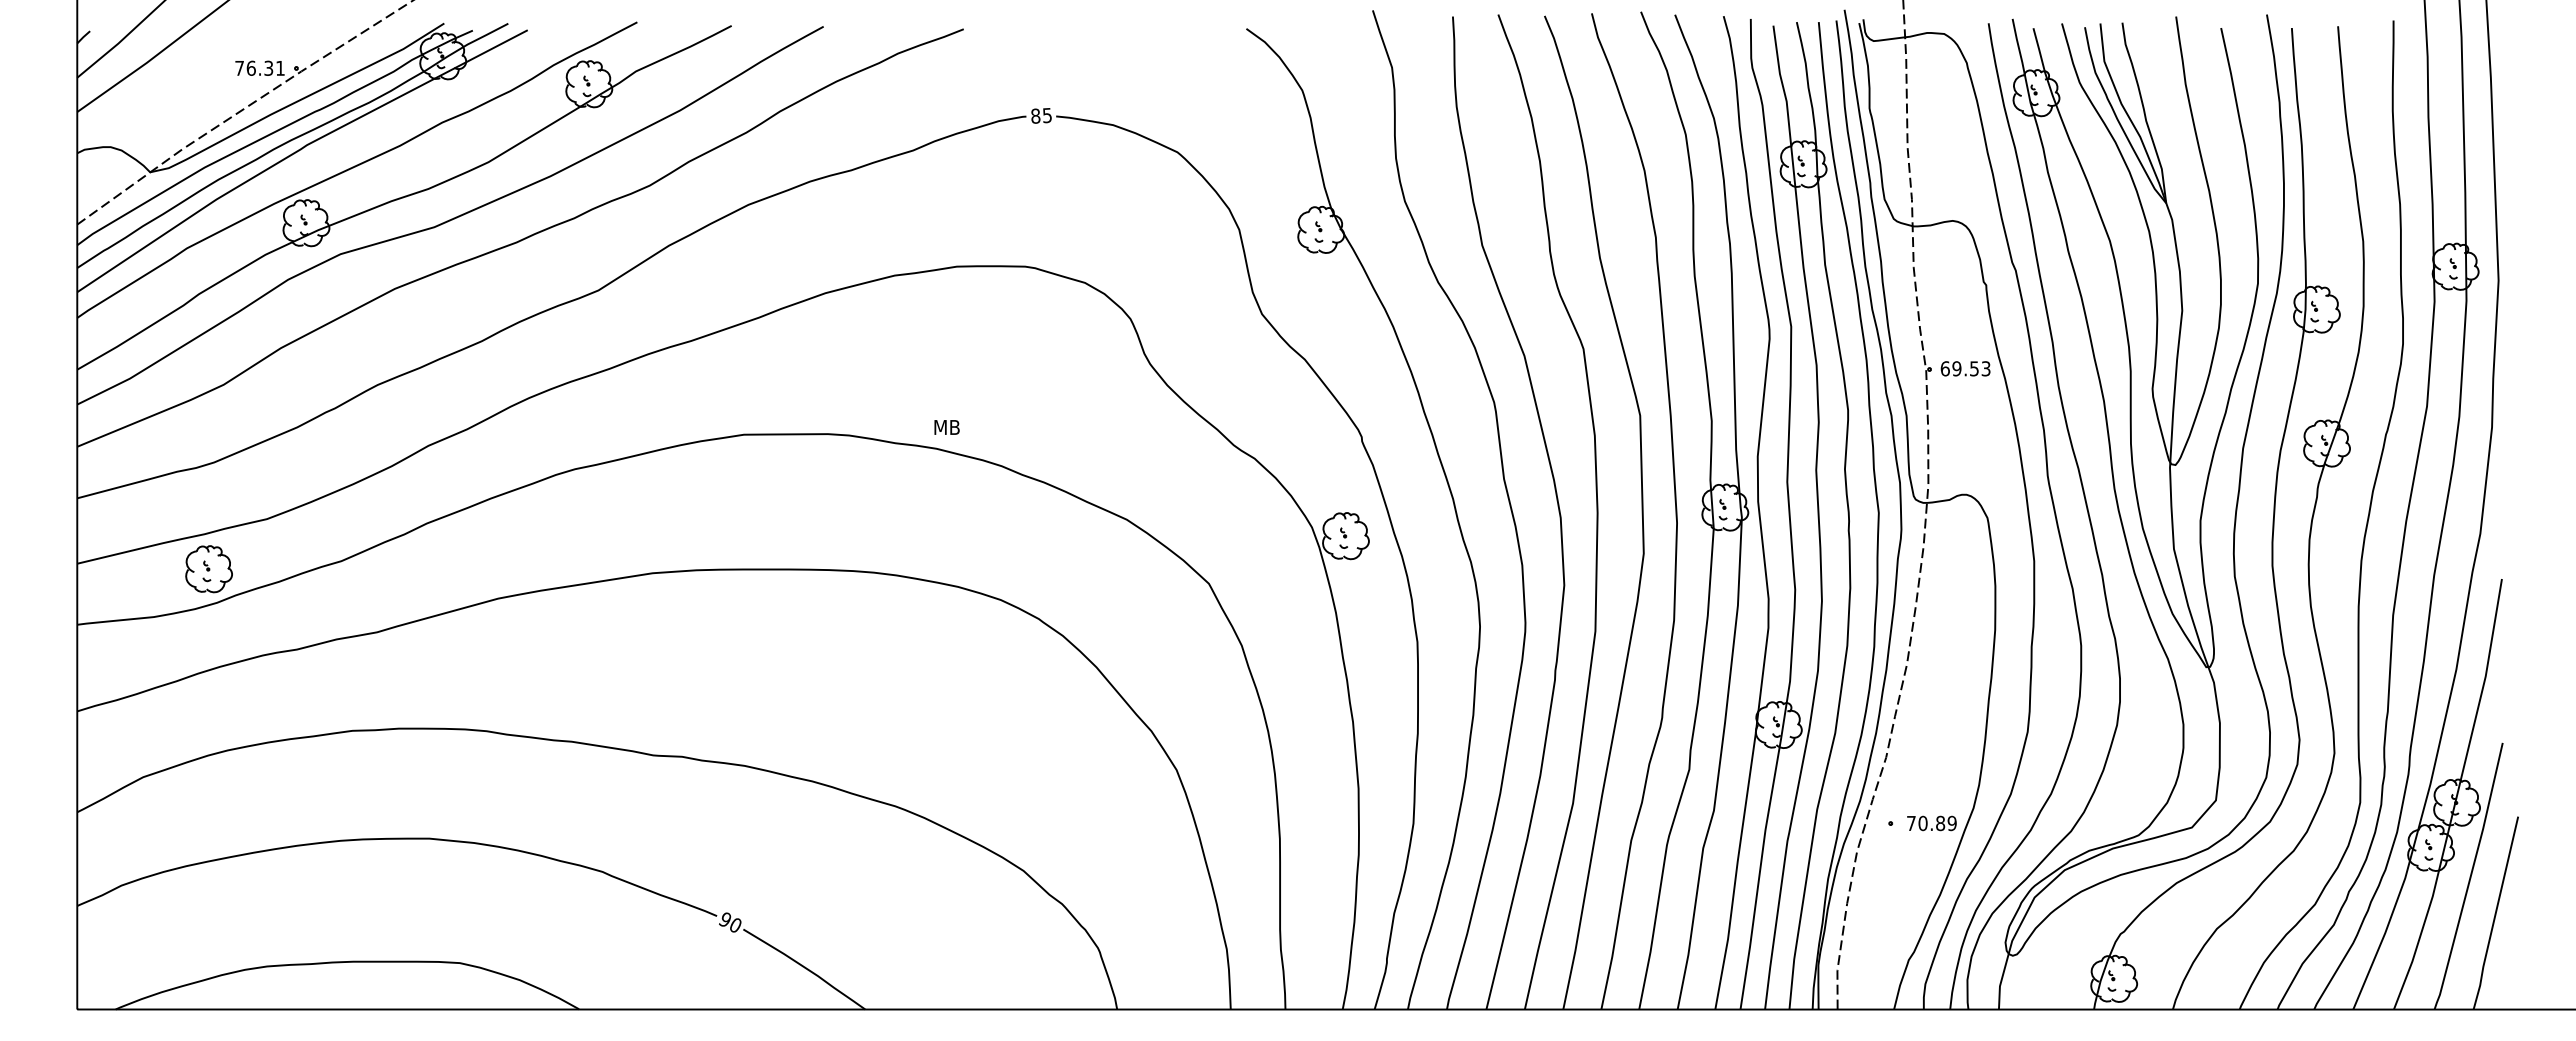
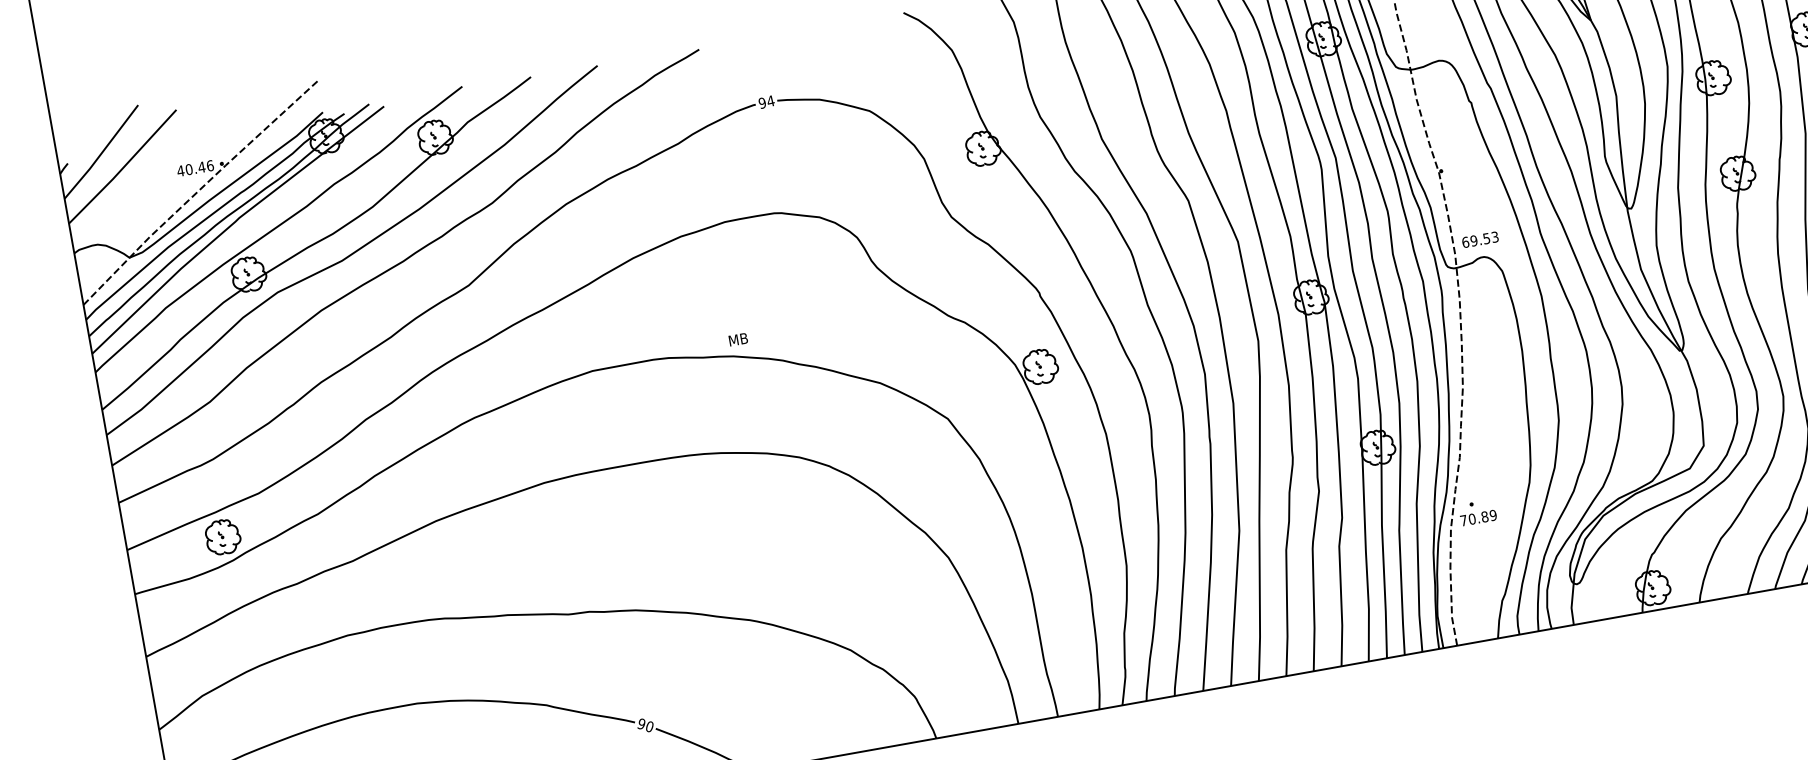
text: (259, 67) -> (195, 167), 76.31 -> 40.46
text: (1041, 115) -> (766, 101), 85 -> 94
text: (1965, 368) -> (1480, 239), moved
text: (1931, 823) -> (1478, 518), moved

